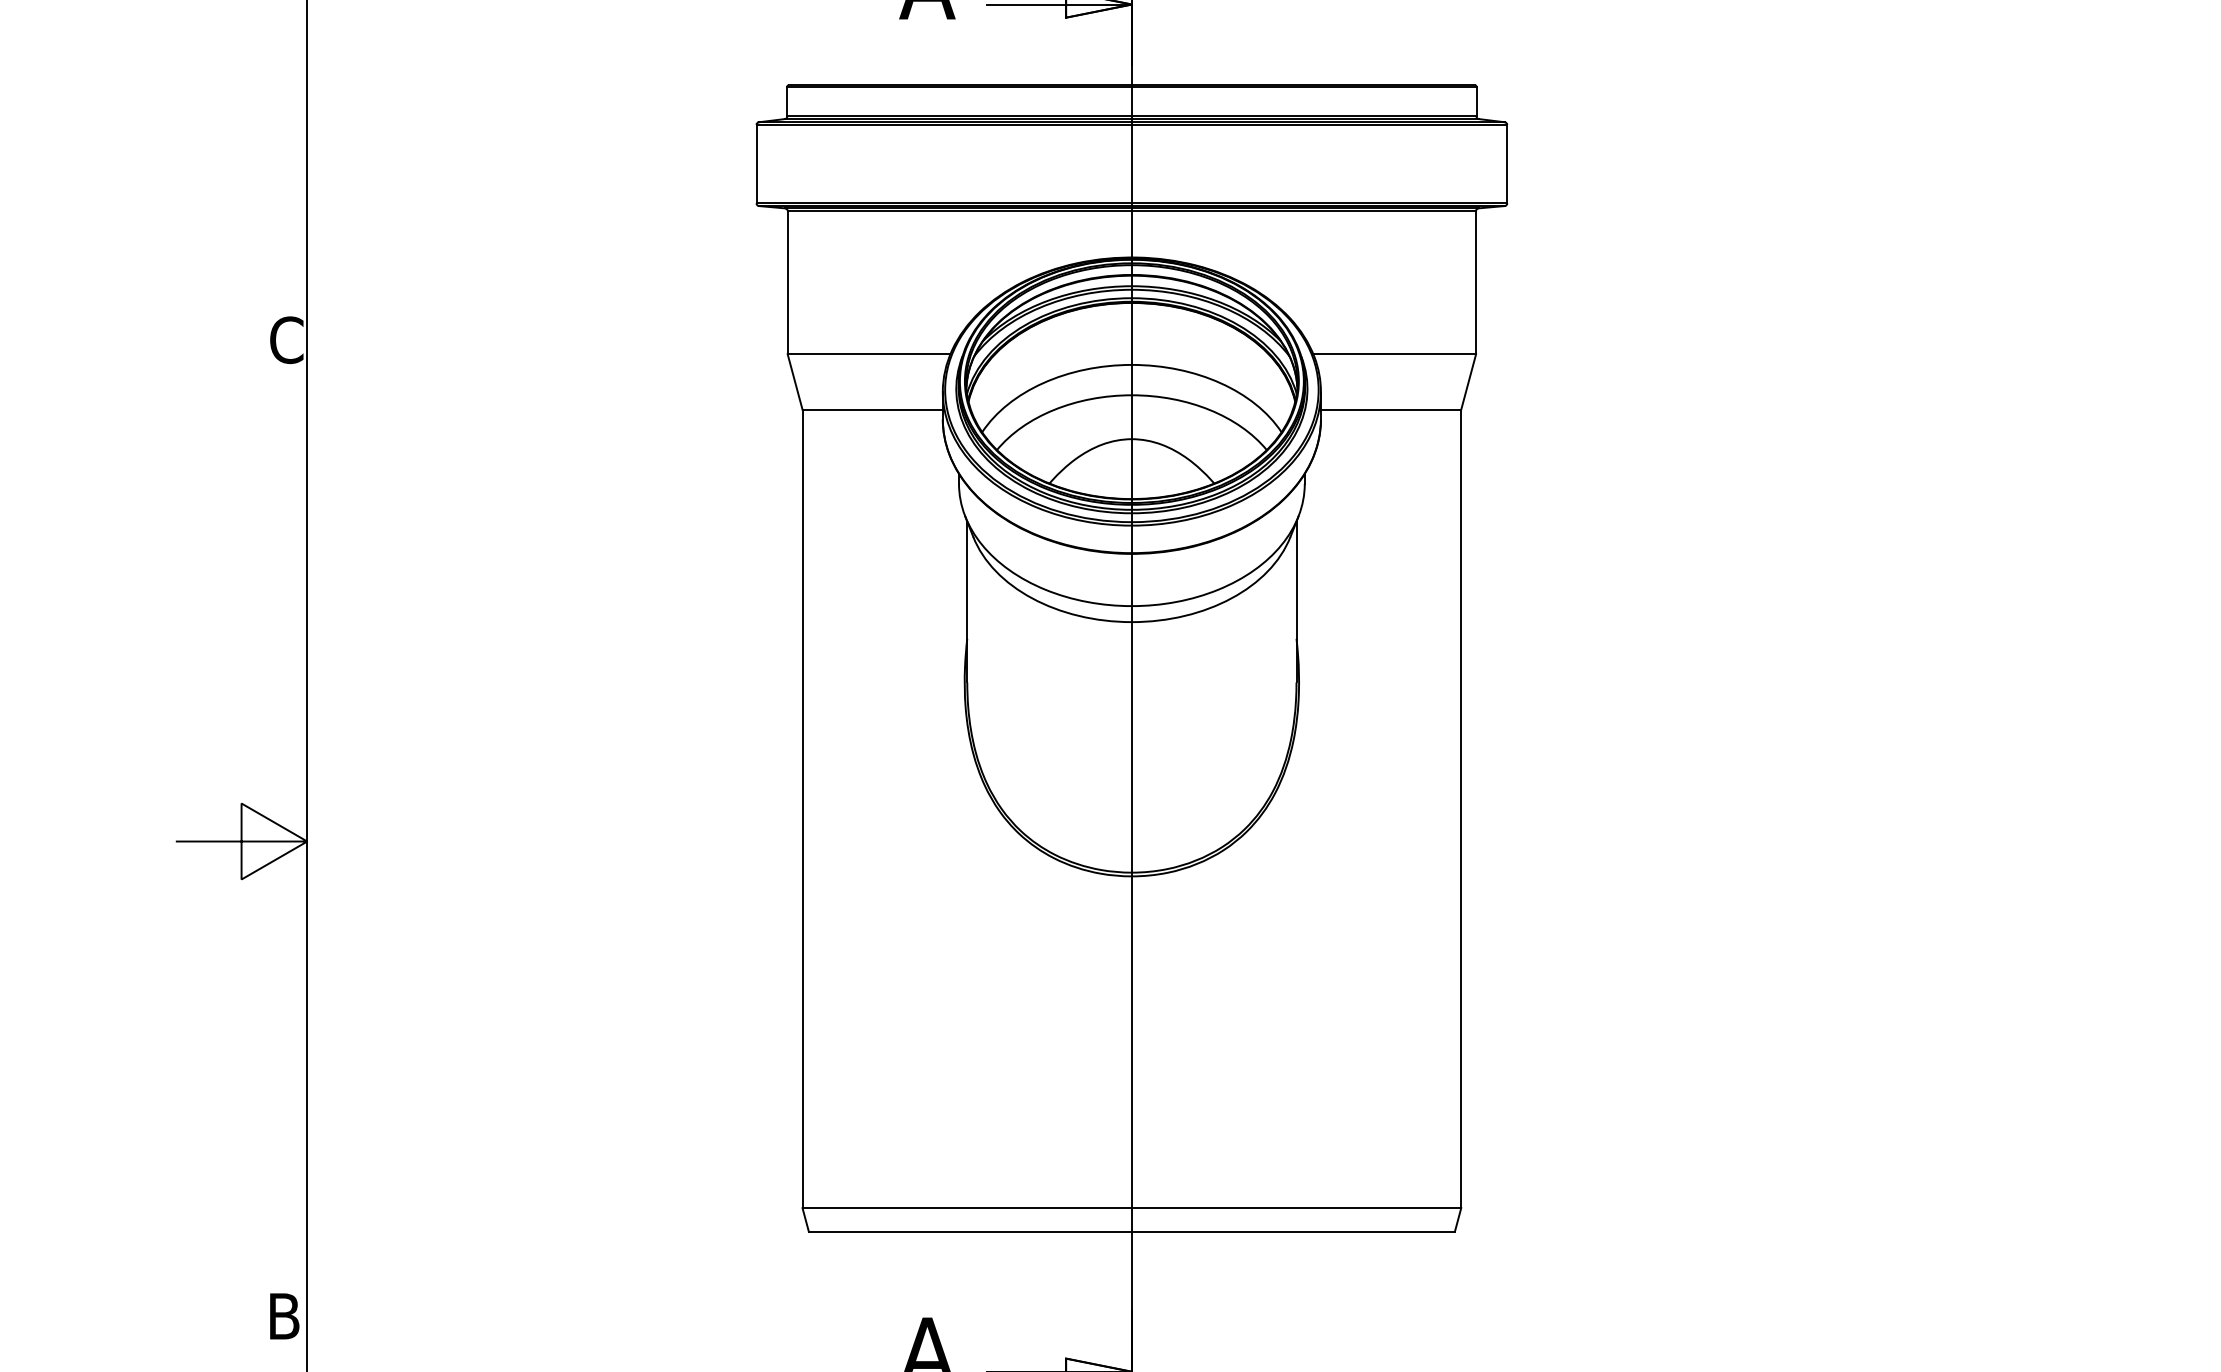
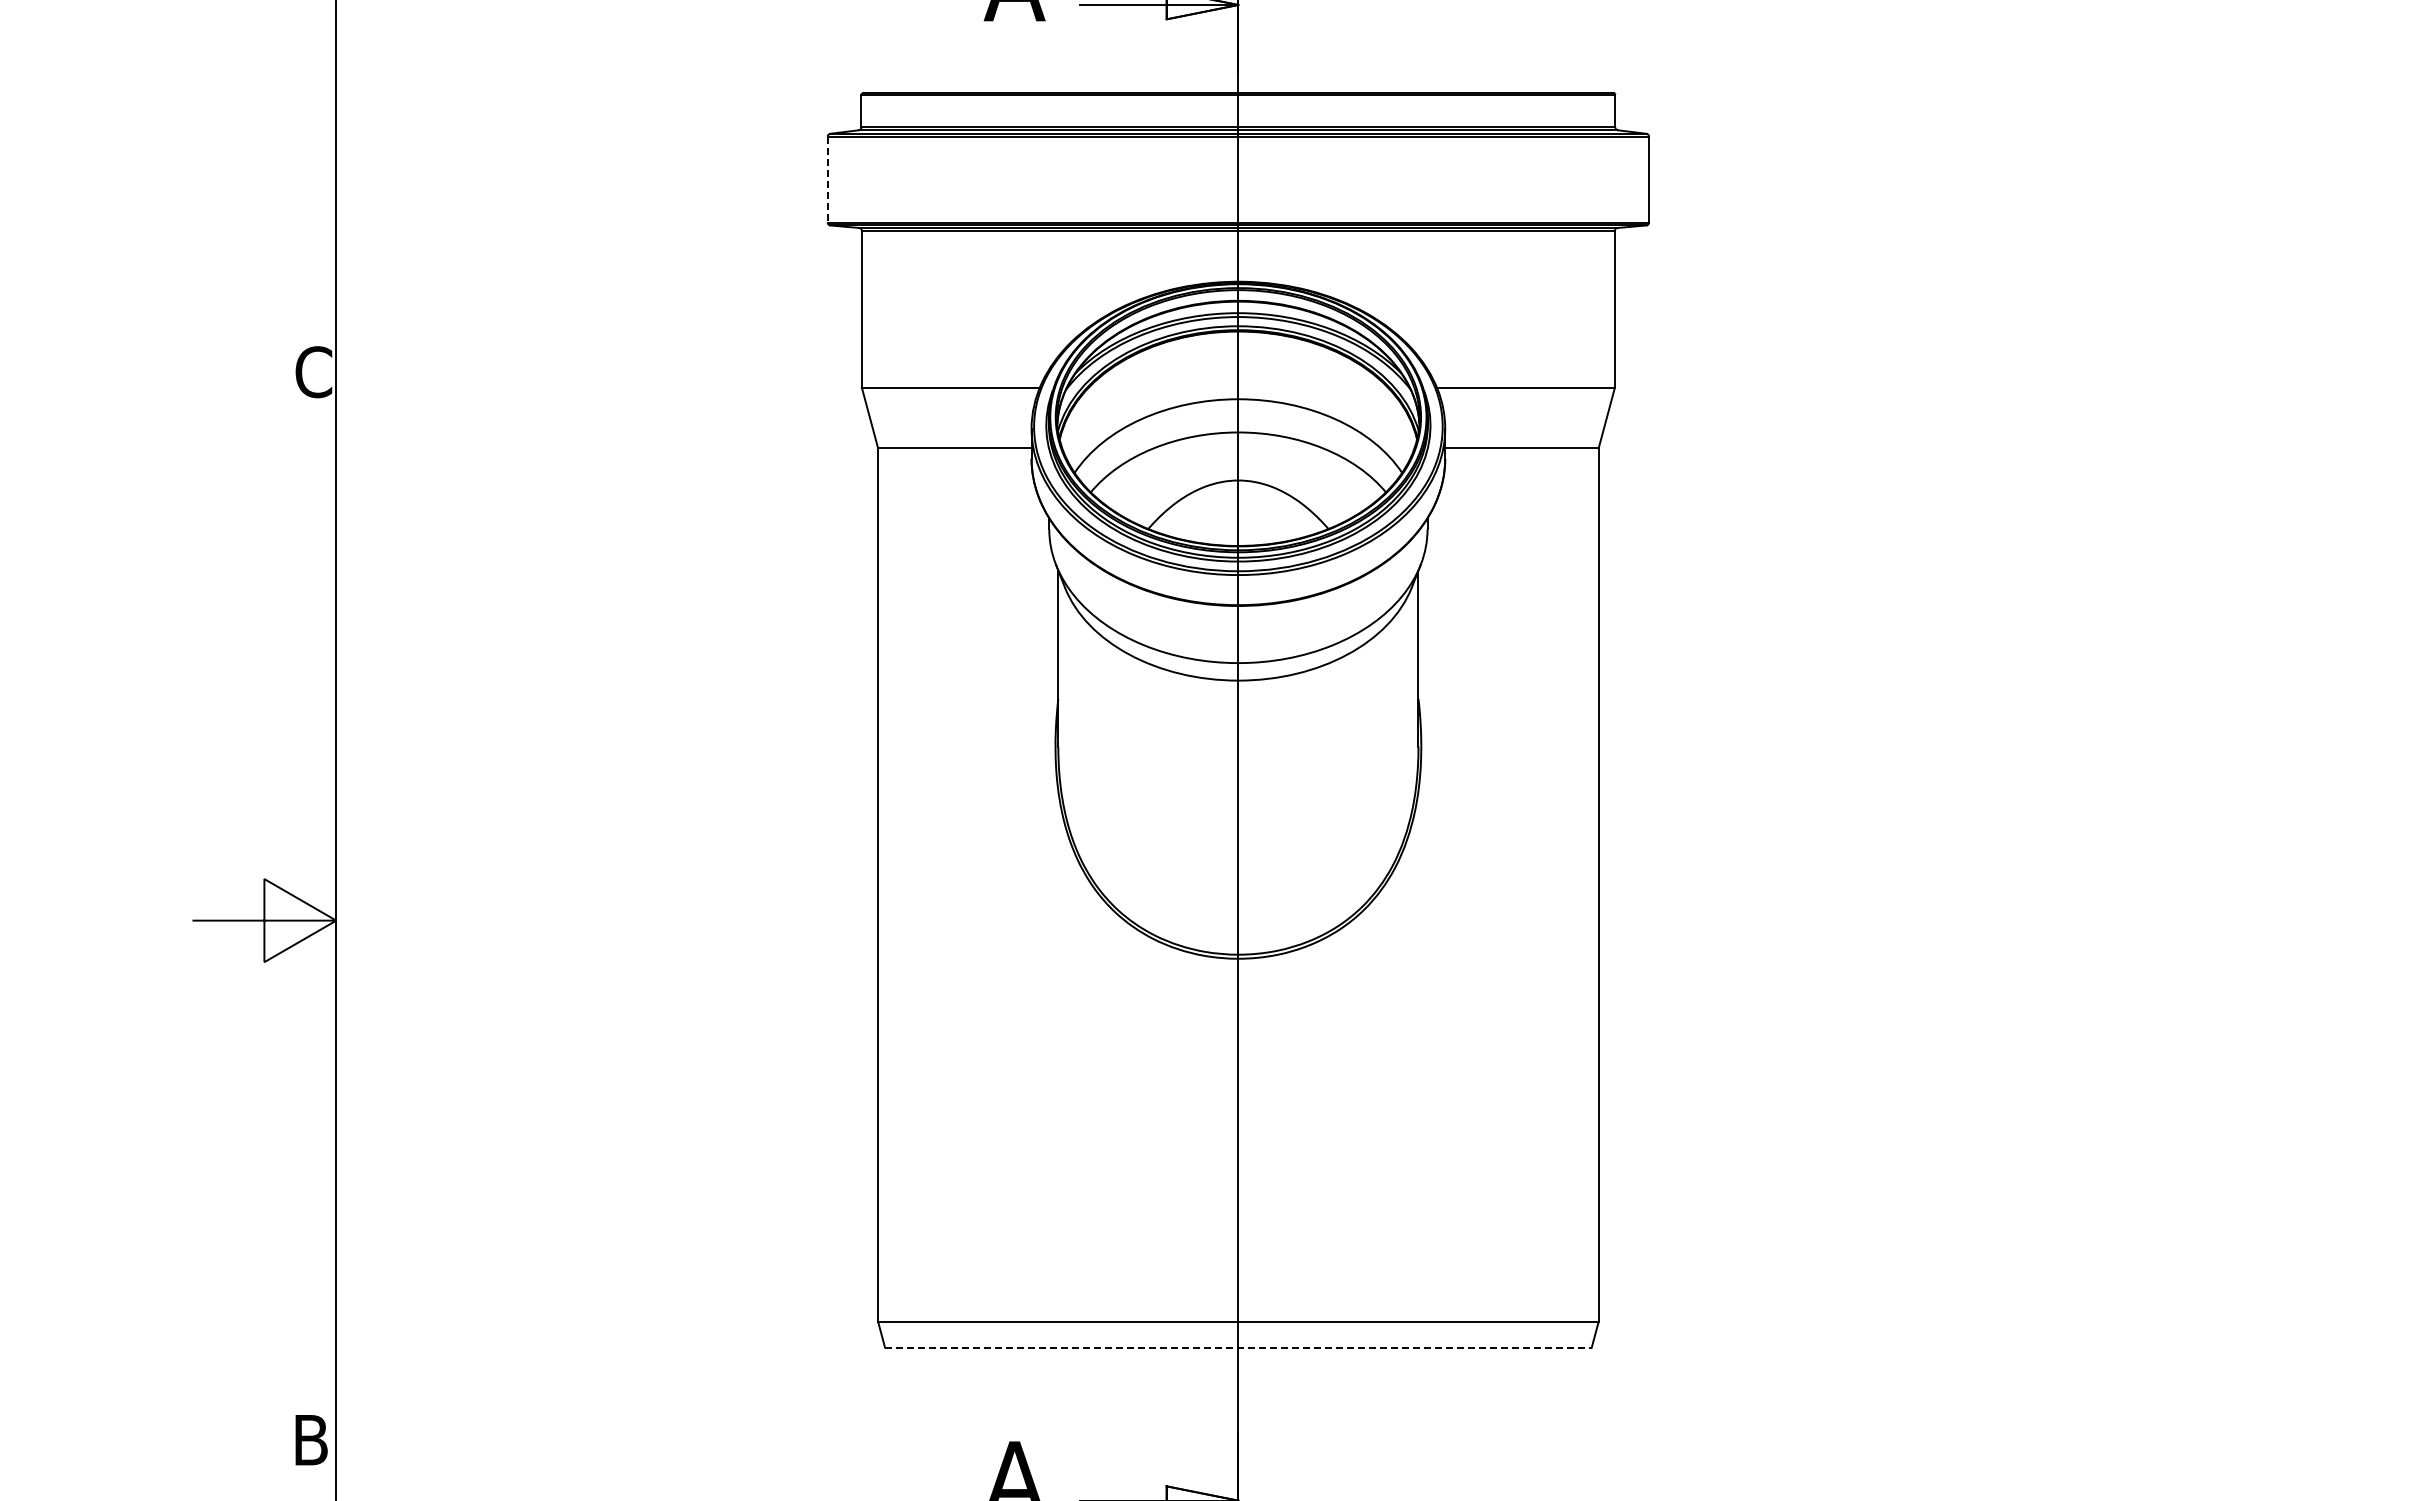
line: (756, 164) -> (827, 179), solid -> dashed
line: (1131, 1231) -> (1238, 1347), solid -> dashed

